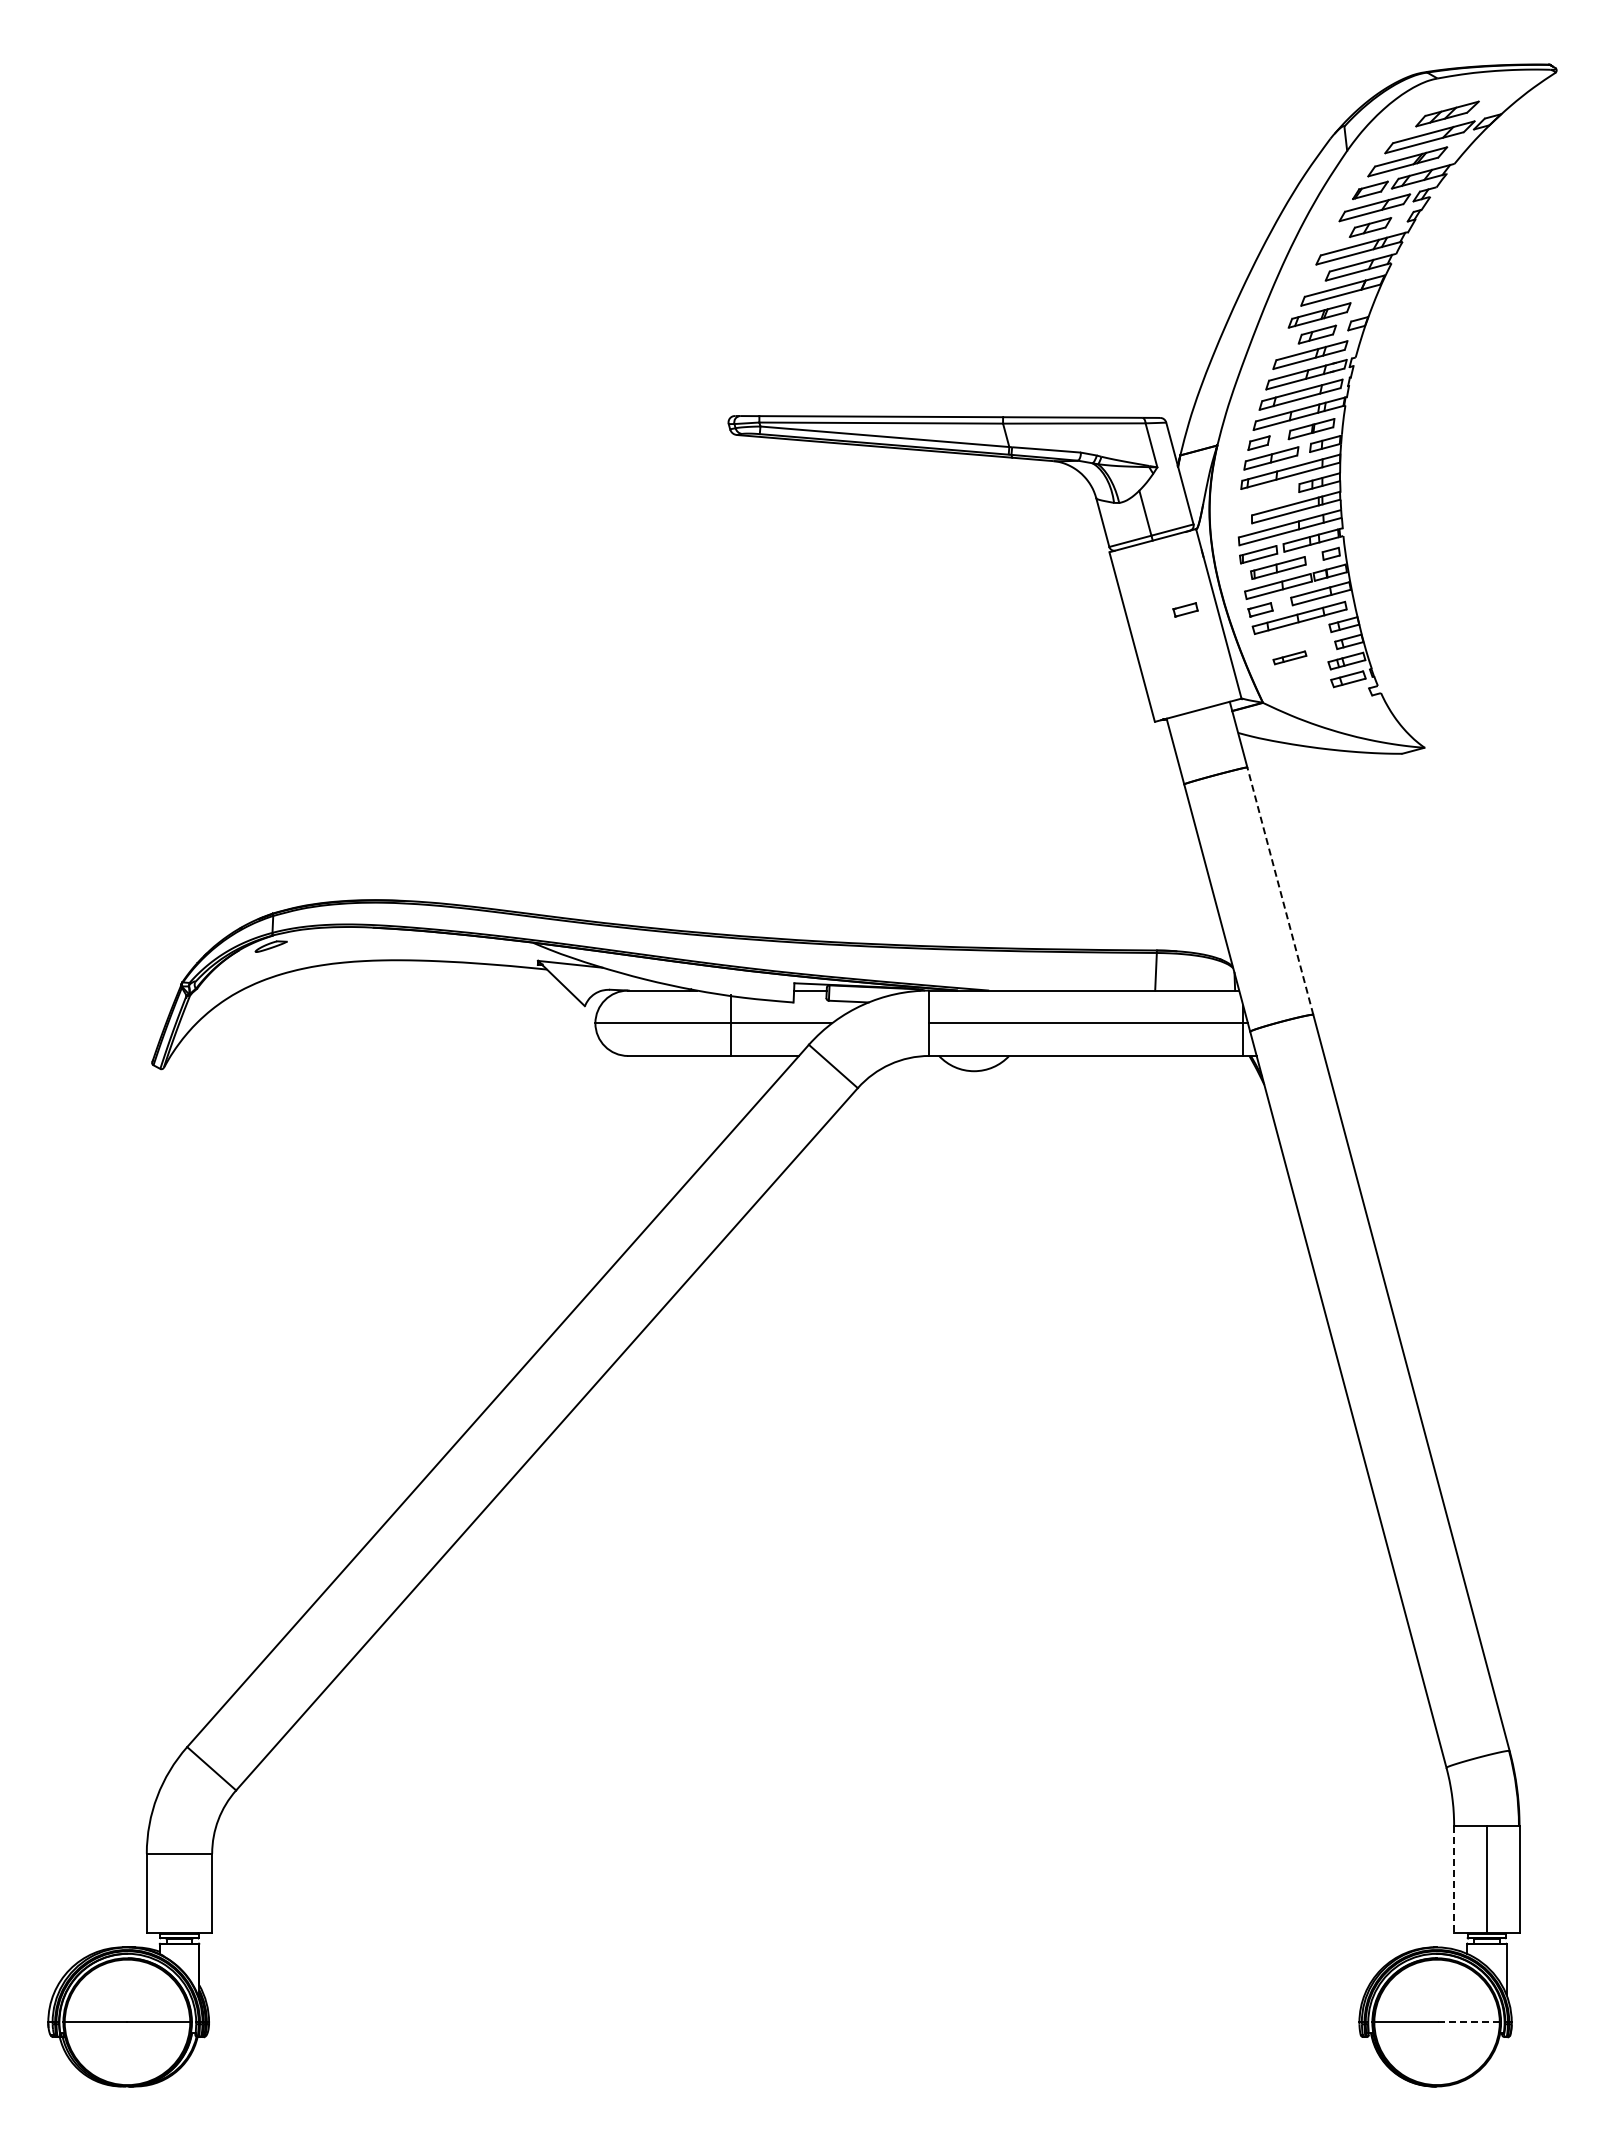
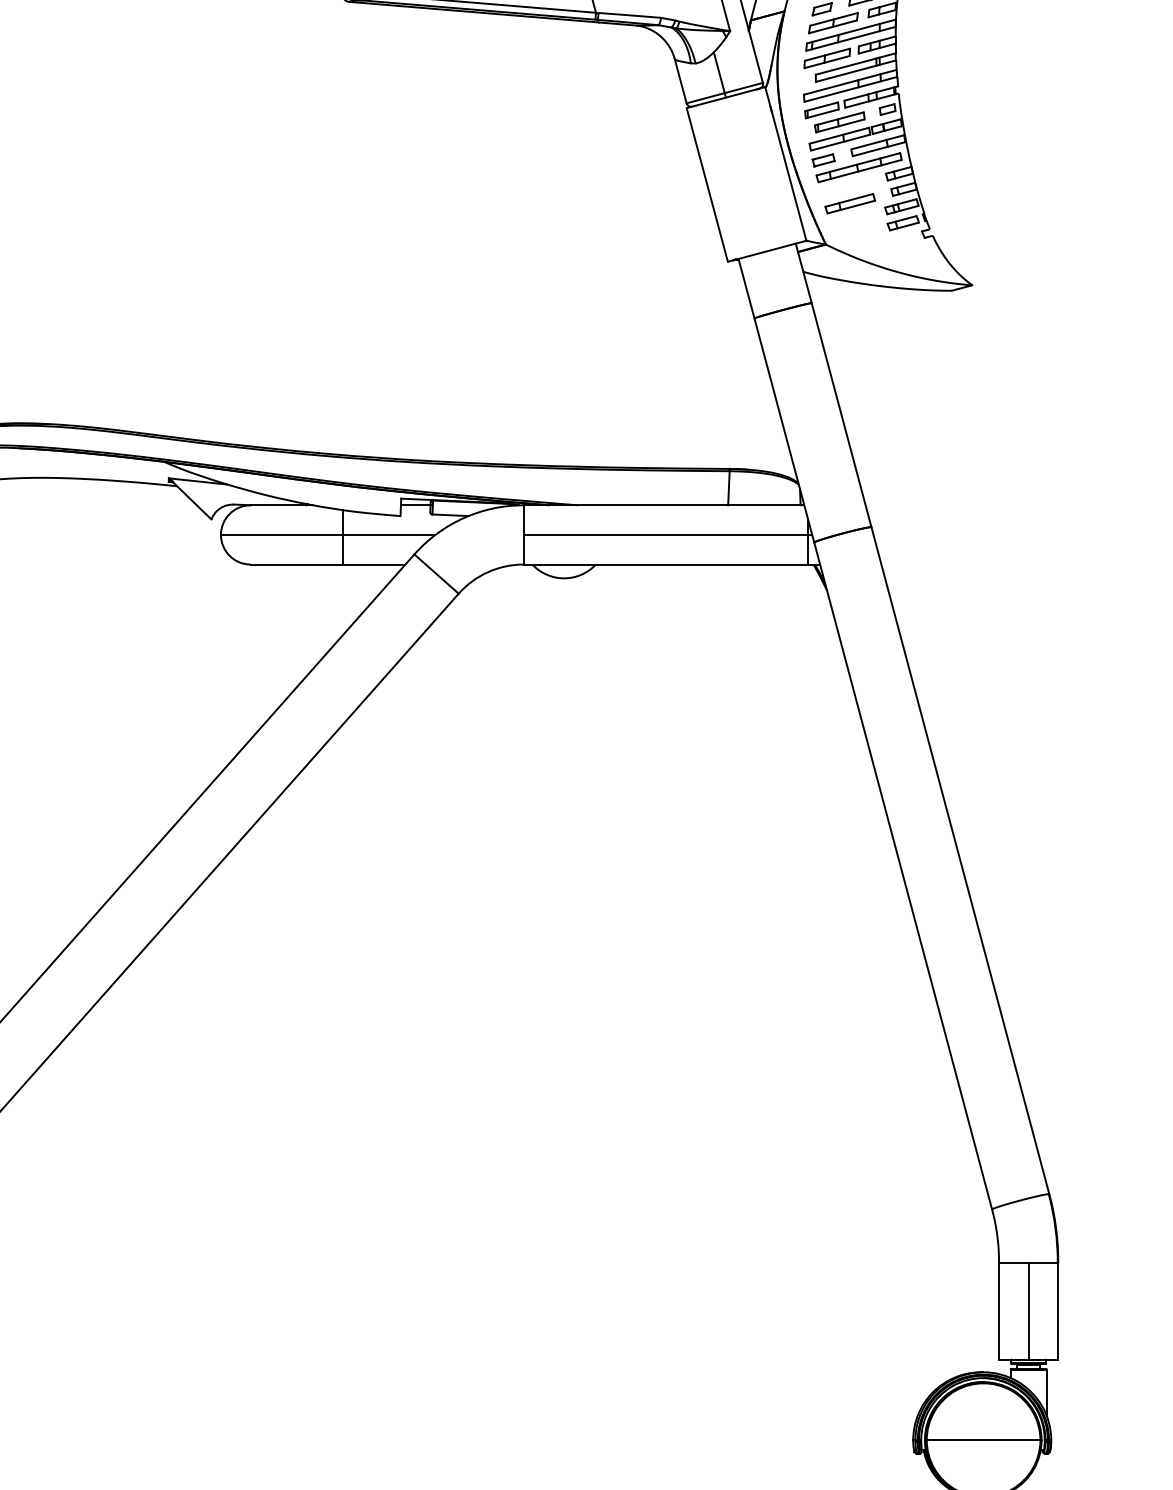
part: (1264, 496) -> (827, 57), added
part: (1185, 609) -> (755, 159), removed
part: (1289, 657) -> (849, 203), size x1.67
line: (1280, 890) -> (841, 414), dashed -> solid
line: (1454, 1880) -> (999, 1311), dashed -> solid
line: (1469, 2022) -> (1012, 1440), dashed -> solid

